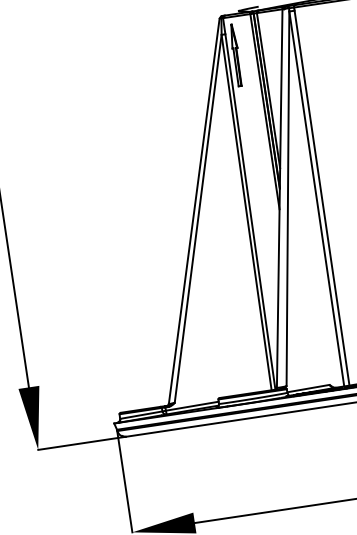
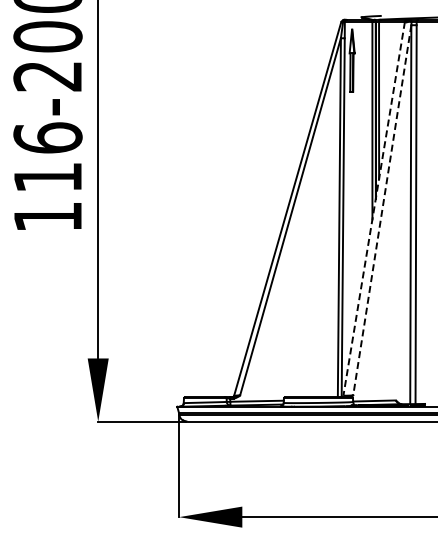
line: (280, 199) -> (374, 209), solid -> dashed
line: (288, 199) -> (382, 210), solid -> dashed

